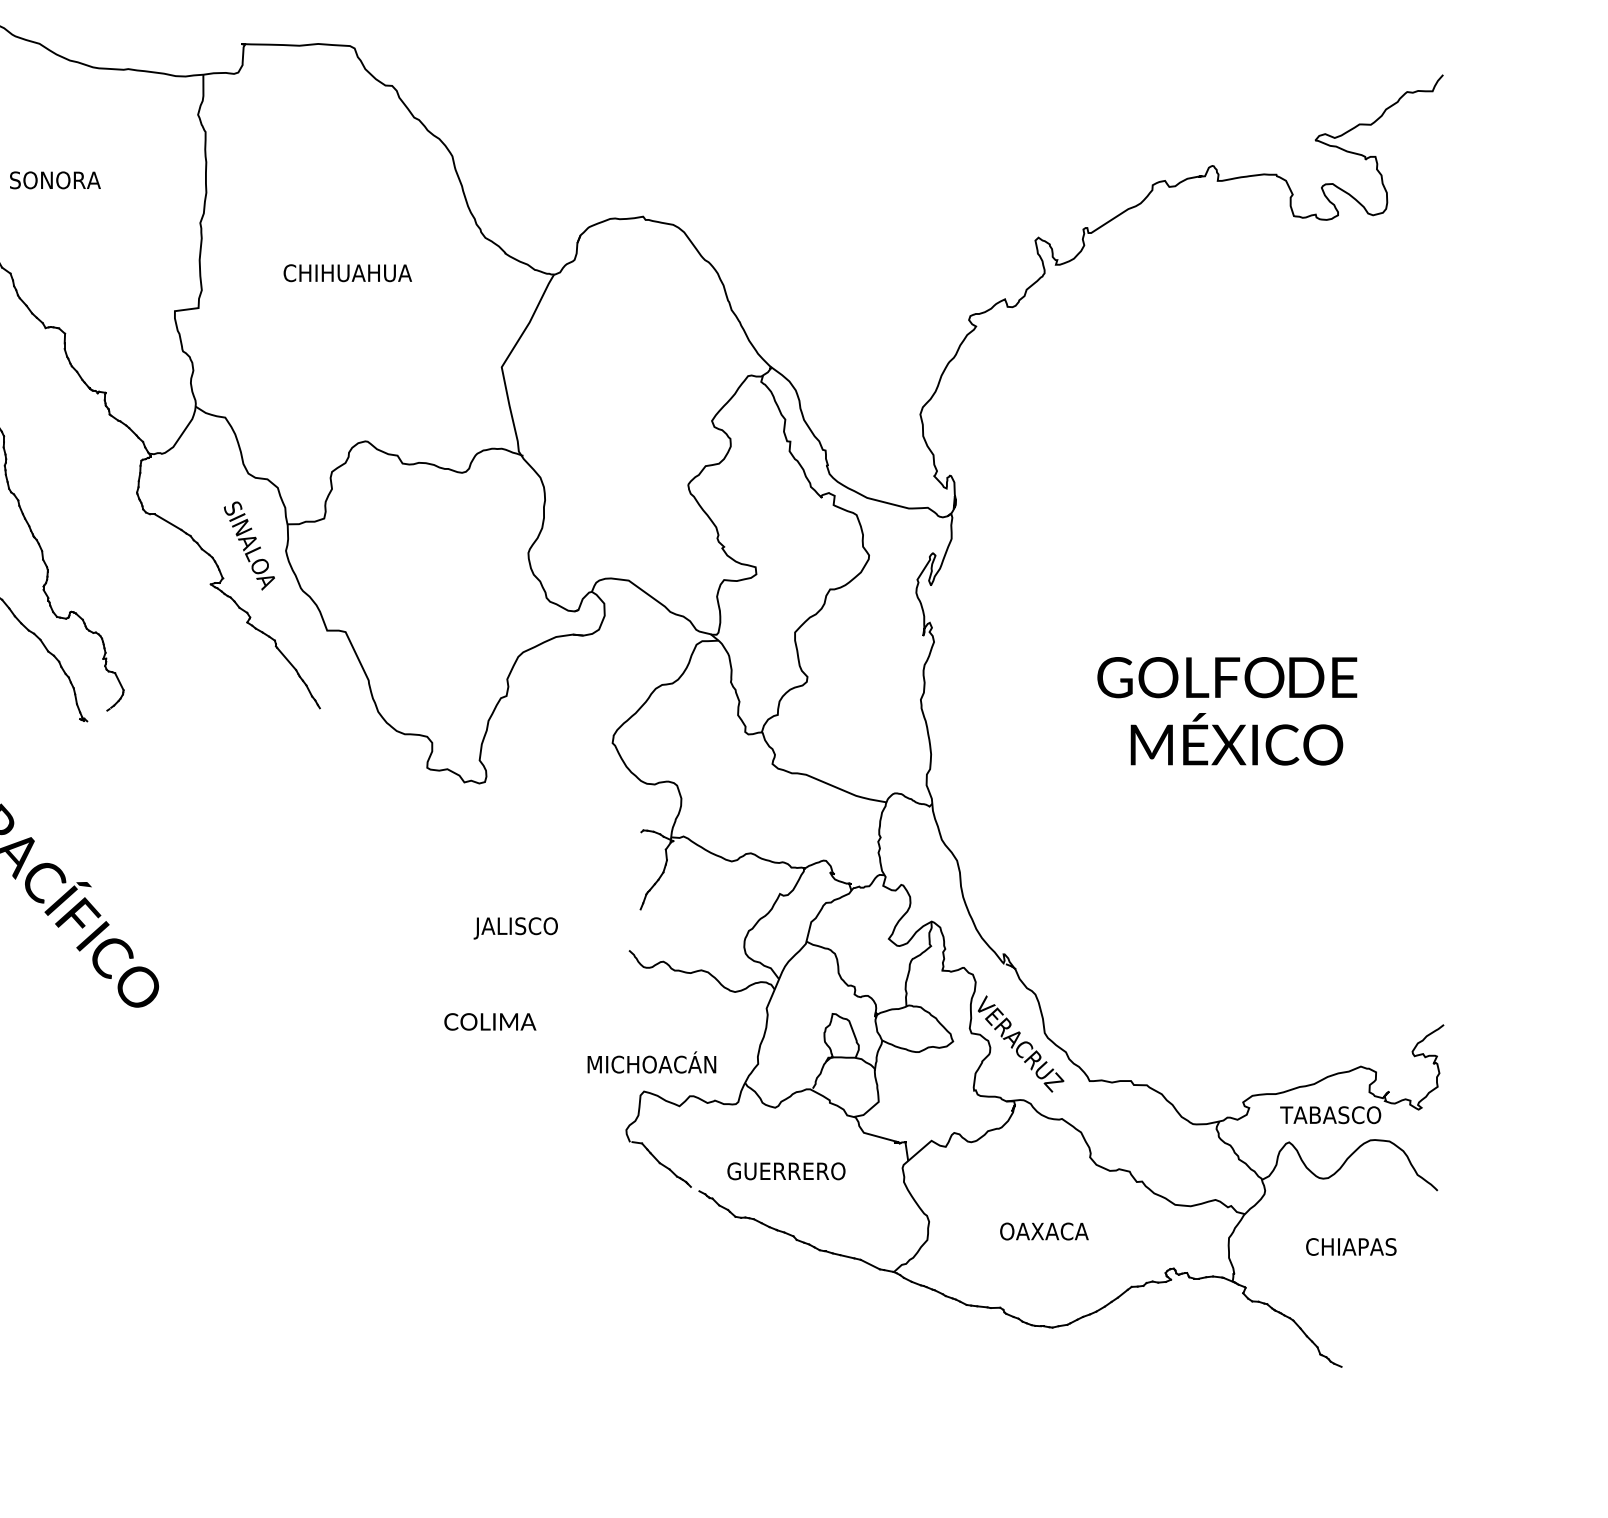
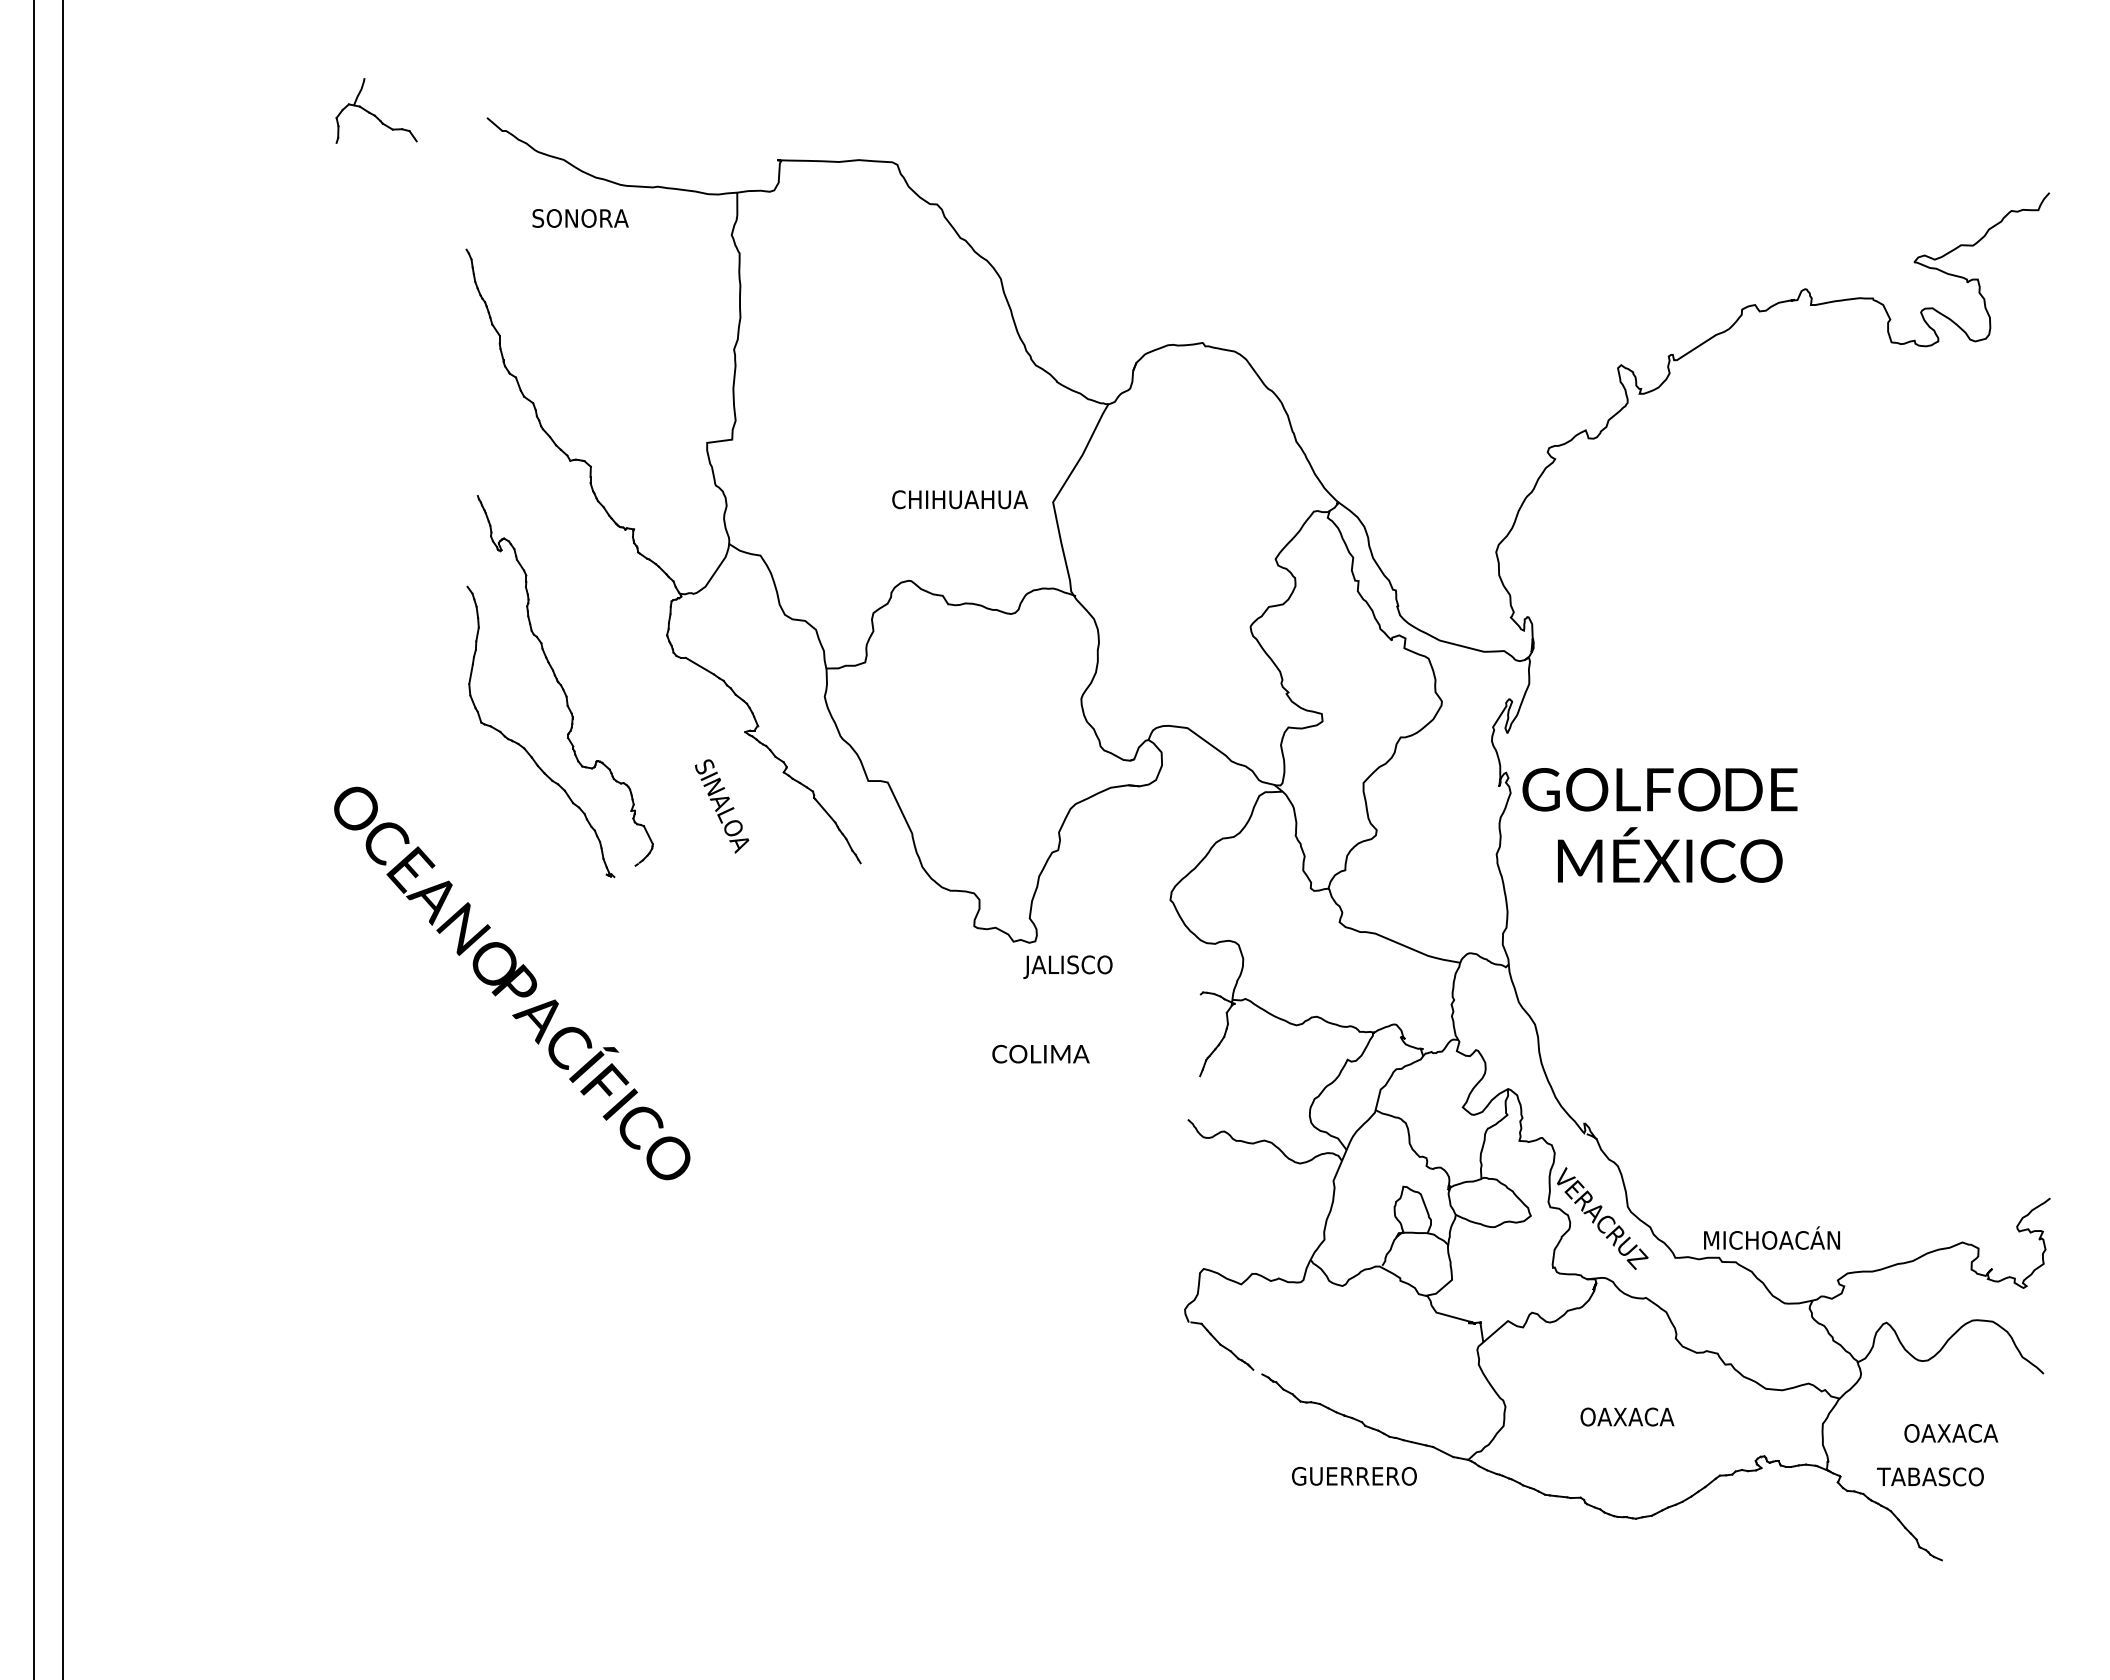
text: (55, 180) -> (580, 218), moved
text: (348, 272) -> (960, 499), moved
text: (249, 546) -> (722, 806), moved
text: (1226, 711) -> (1659, 825), moved
text: (515, 927) -> (1067, 966), moved
text: (489, 1021) -> (1040, 1053), moved
text: (651, 1061) -> (1771, 1237), moved
text: (1330, 1114) -> (1930, 1476), moved
text: (786, 1170) -> (1354, 1475), moved
text: (1354, 1247) -> (1955, 1433), CHIAPAS -> OAXACA

